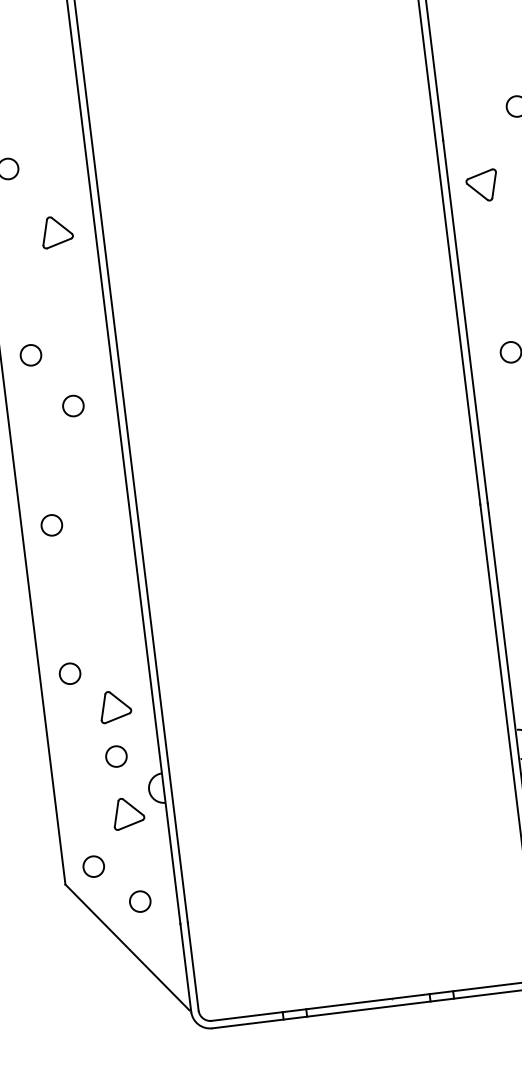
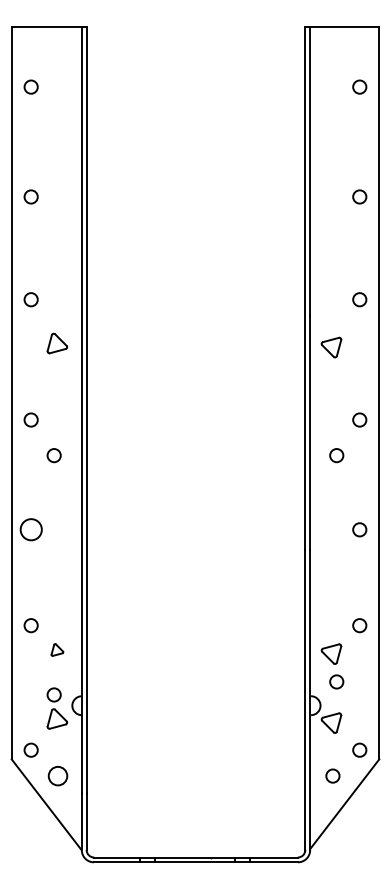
circle: (50, 524) -> (30, 529), size x1.6
part: (115, 705) -> (57, 649), size x0.6
circle: (115, 755) -> (53, 694), moved
circle: (139, 900) -> (57, 775), size x1.4

